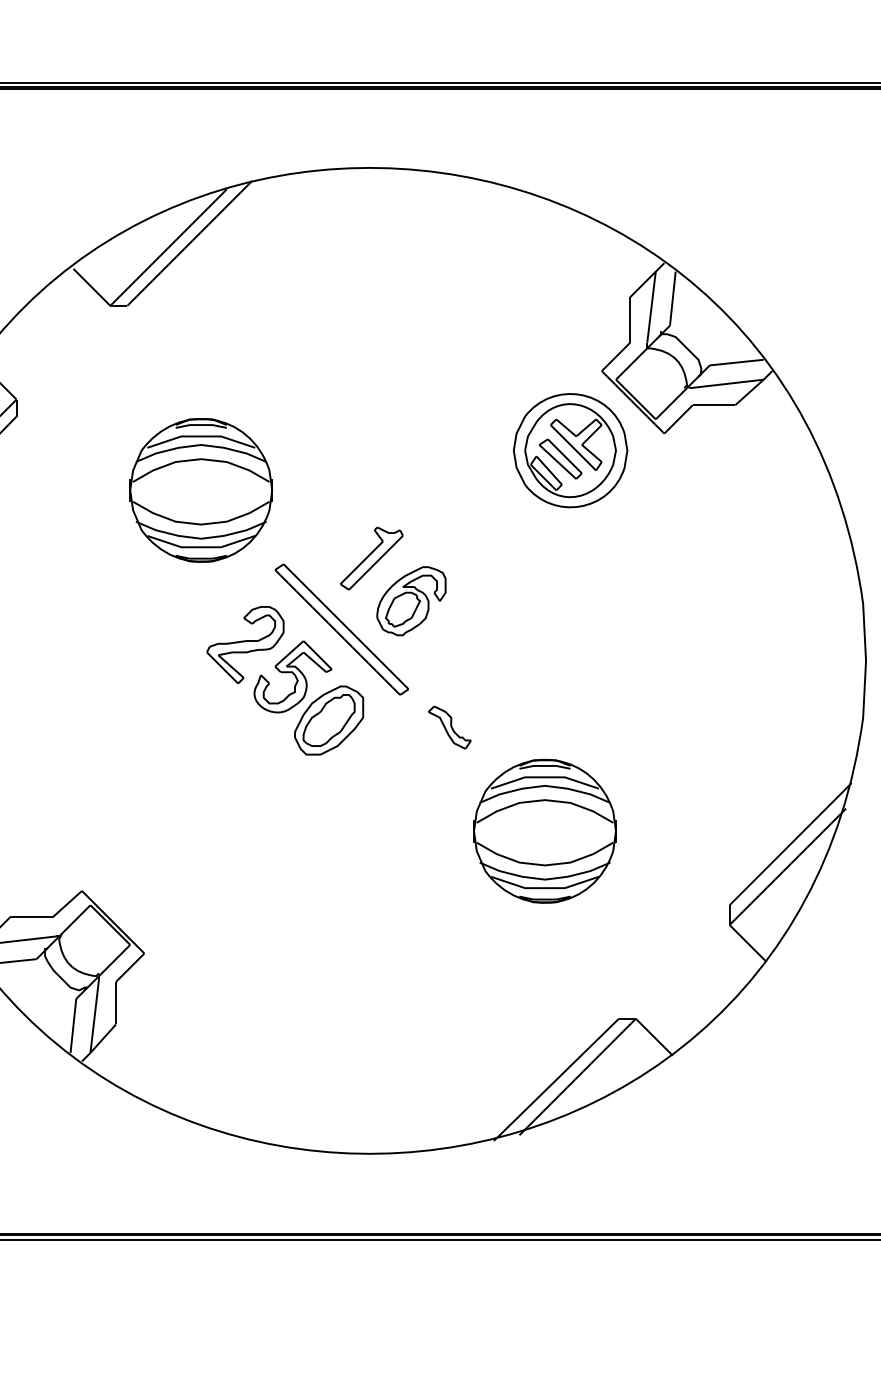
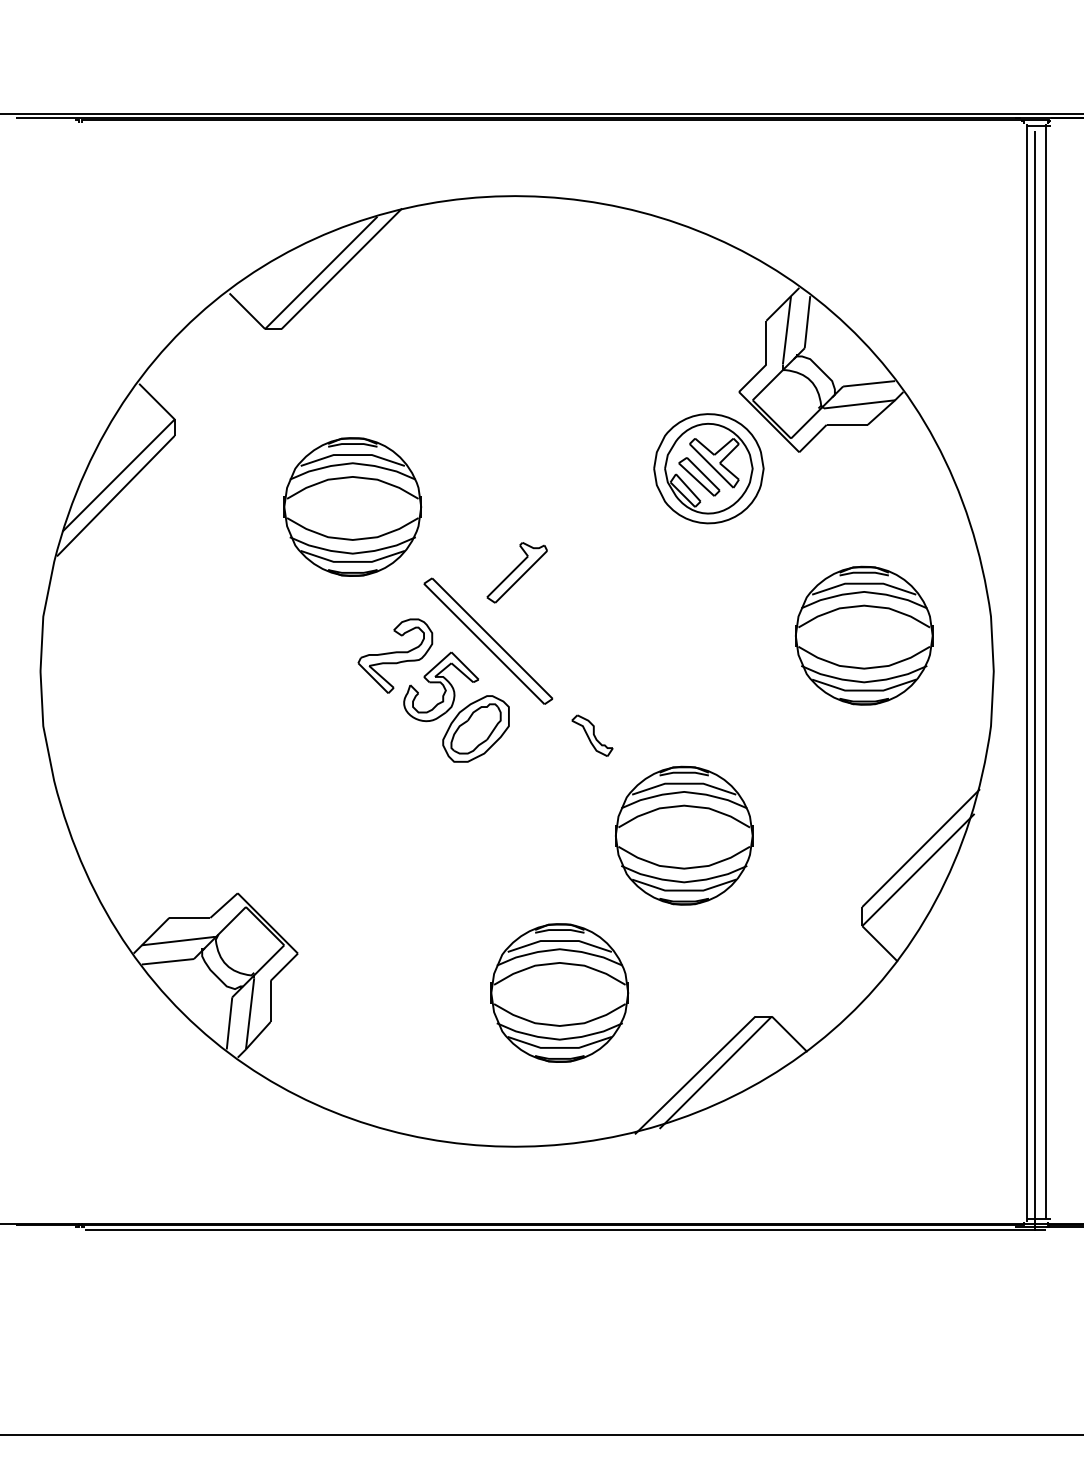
part: (411, 600) -> (555, 613), removed
part: (731, 623) -> (864, 635), added
part: (415, 993) -> (559, 992), added

